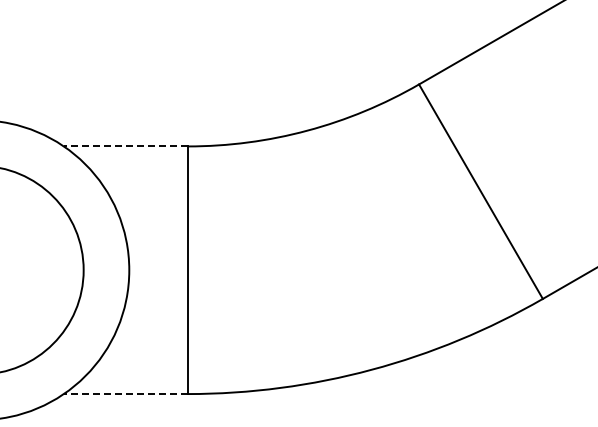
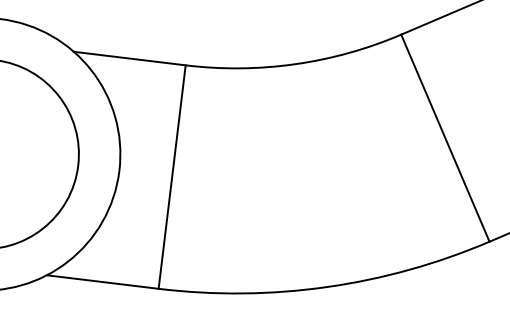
line: (125, 146) -> (129, 58), dashed -> solid
line: (125, 394) -> (102, 282), dashed -> solid

